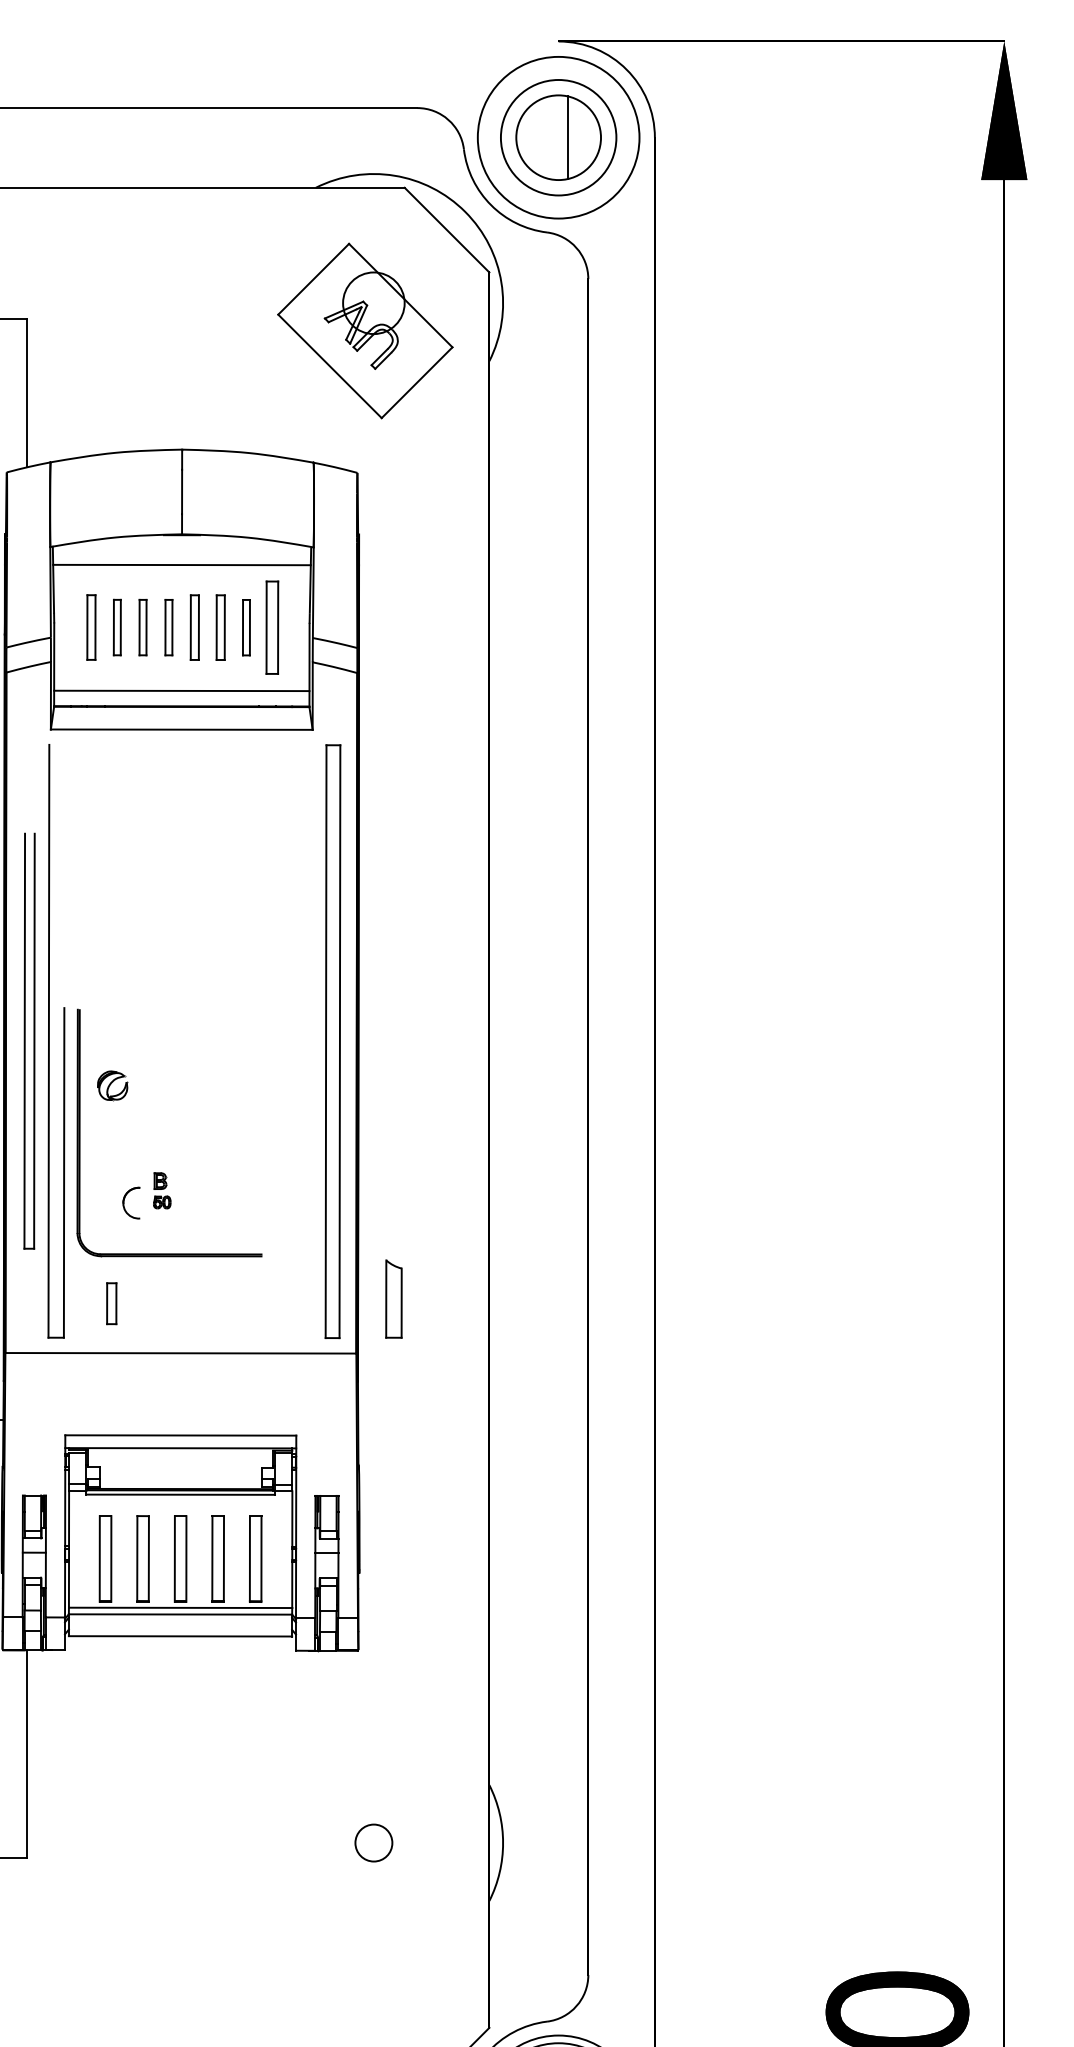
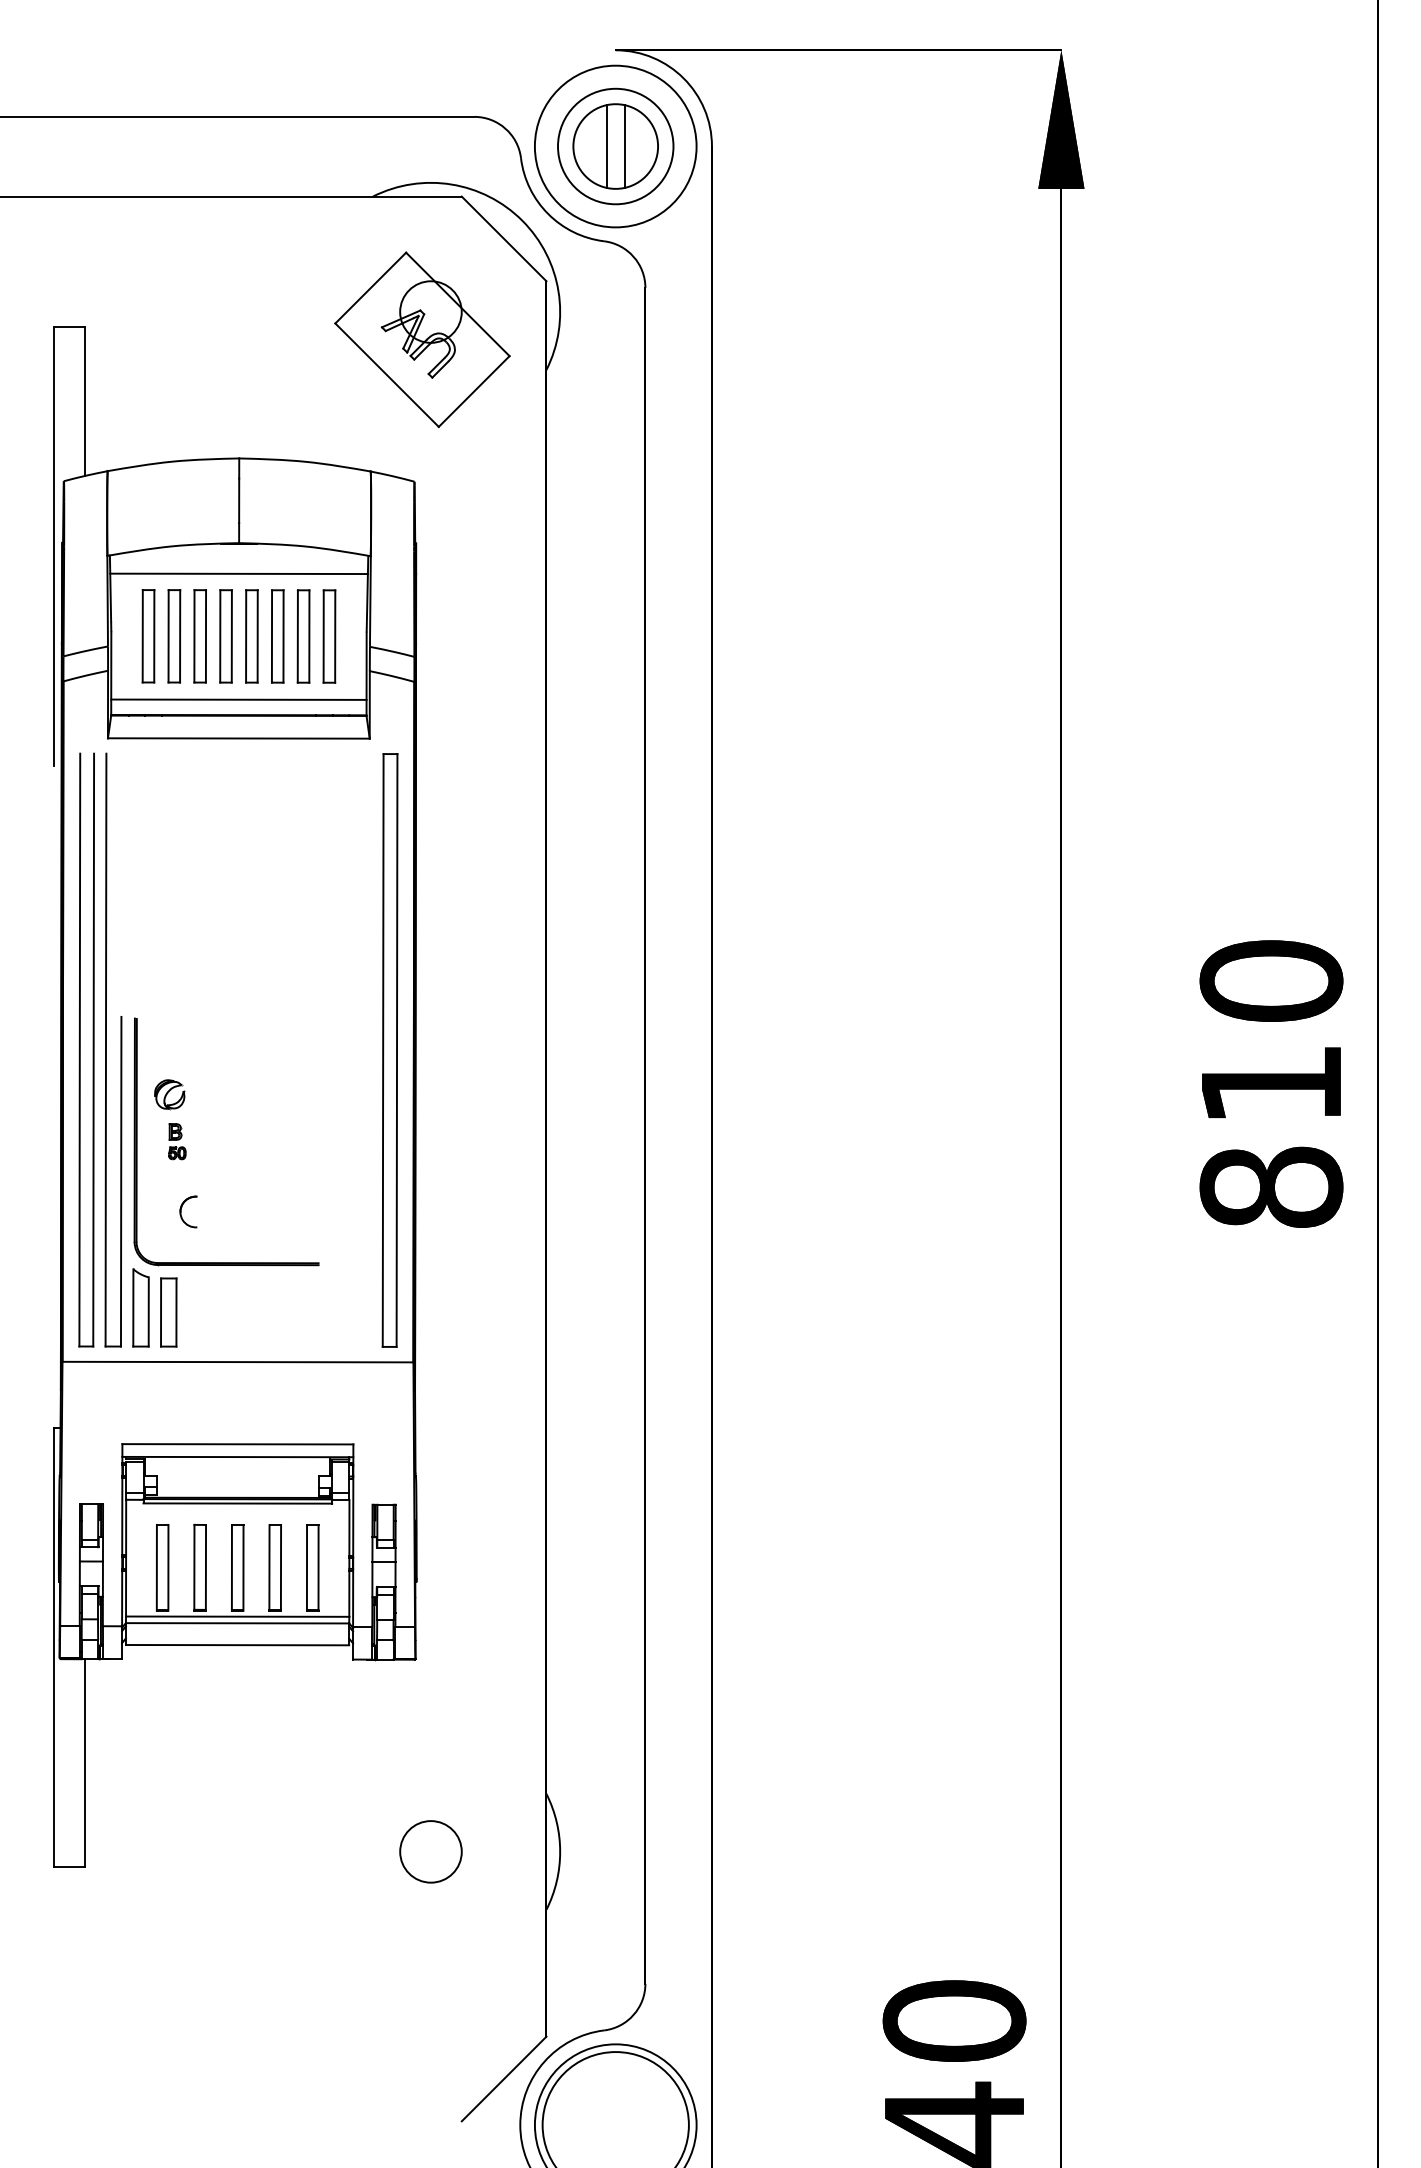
line: (549, 137) -> (606, 146), added
part: (91, 627) -> (148, 636), size x1.43
part: (117, 627) -> (174, 636), size x1.67
part: (142, 627) -> (199, 636), size x1.67
part: (168, 627) -> (225, 636), size x1.67
part: (194, 627) -> (251, 636), size x1.43
part: (220, 627) -> (277, 636), size x1.43
part: (246, 627) -> (303, 636), size x1.67
part: (29, 1040) -> (86, 1049), size x1.43
part: (162, 1190) -> (177, 1141), moved
part: (393, 1298) -> (140, 1307), moved
part: (111, 1303) -> (168, 1312), size x1.67
circle: (373, 1842) -> (430, 1851), size x1.67

